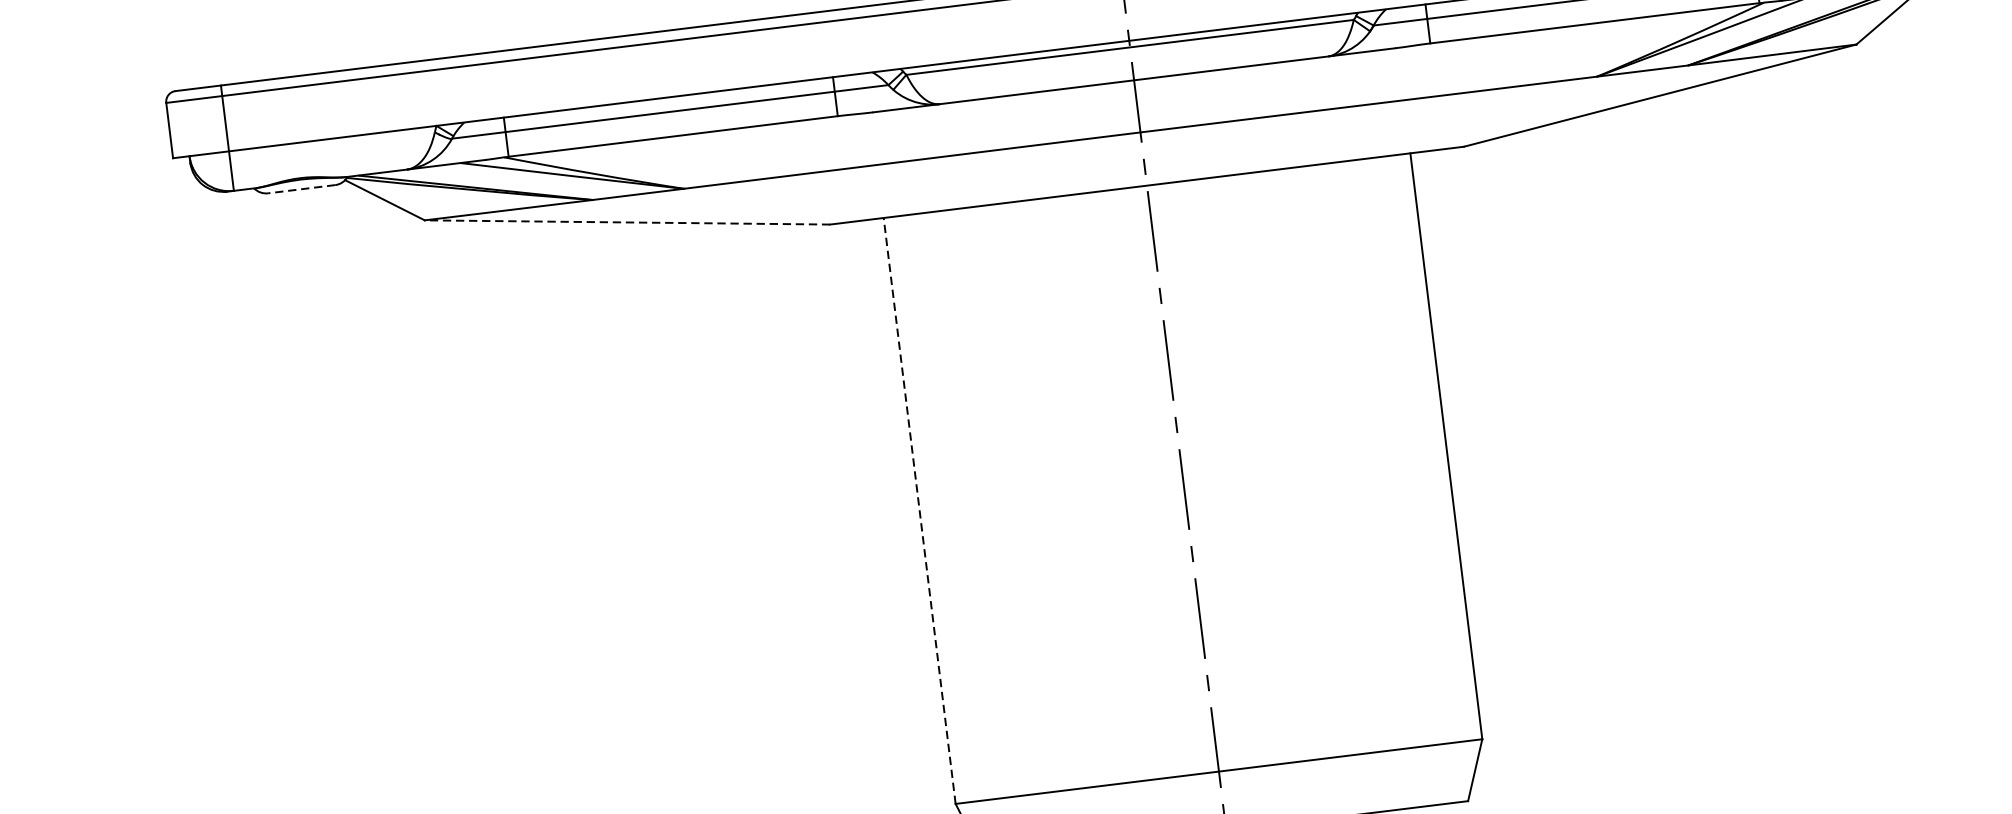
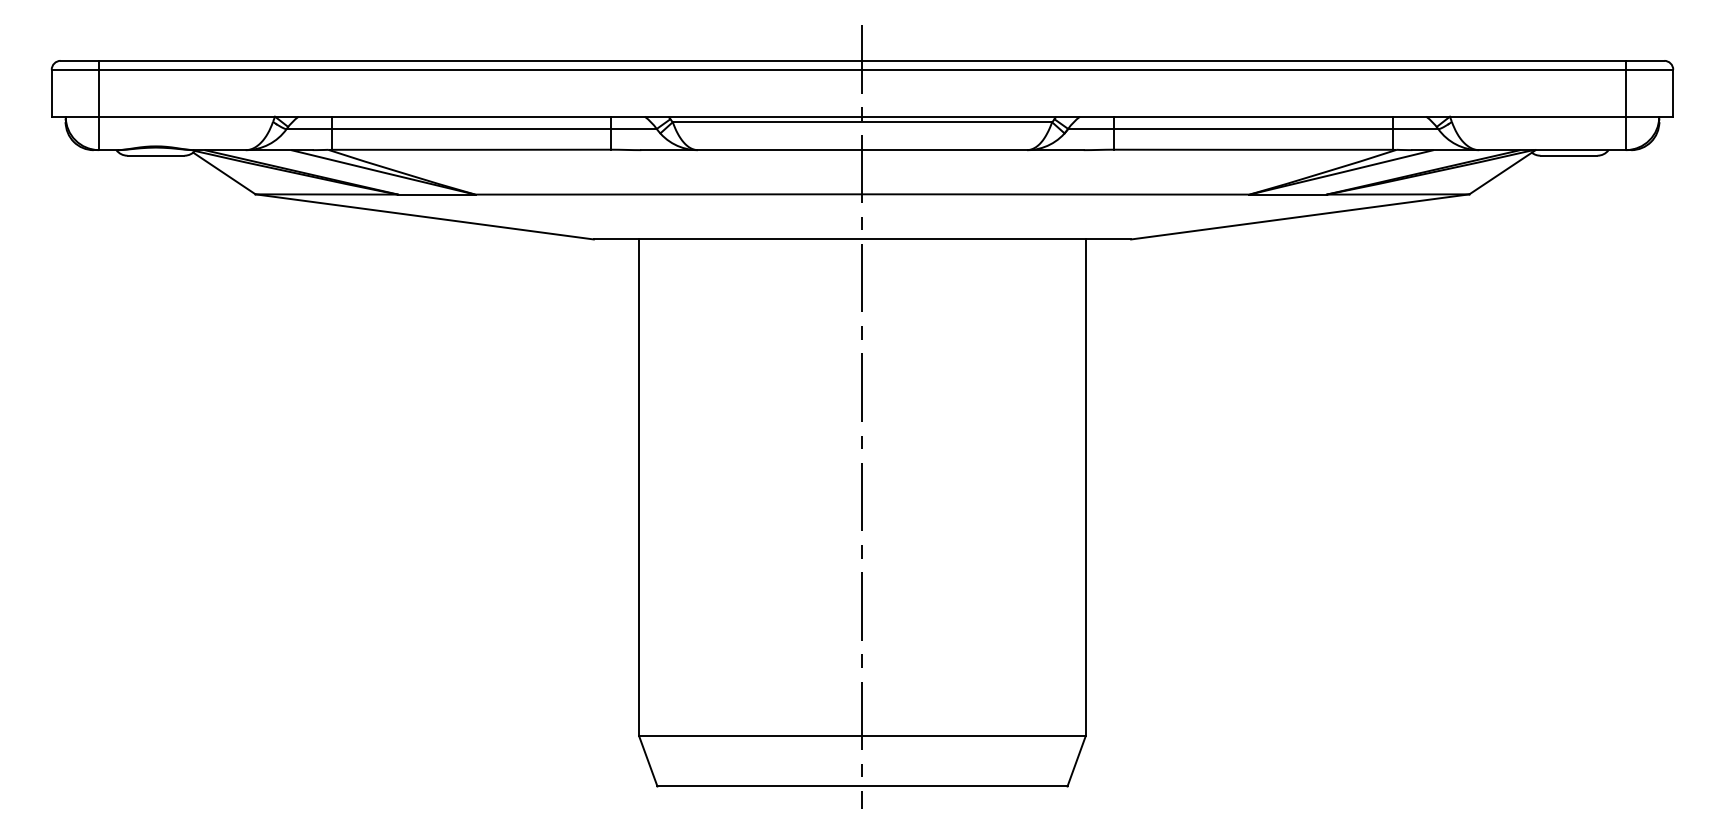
line: (301, 189) -> (155, 155), dashed -> solid
line: (627, 222) -> (424, 216), dashed -> solid
line: (920, 510) -> (639, 487), dashed -> solid

